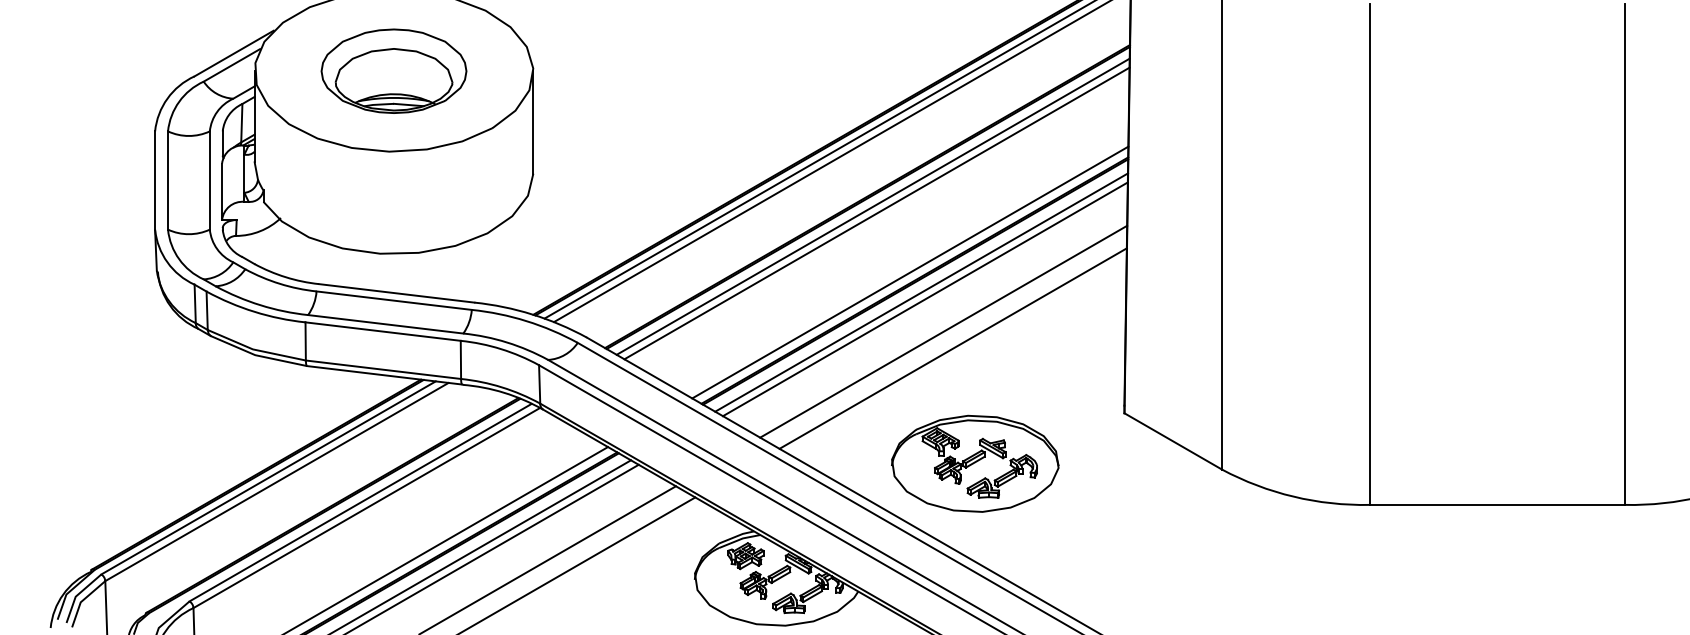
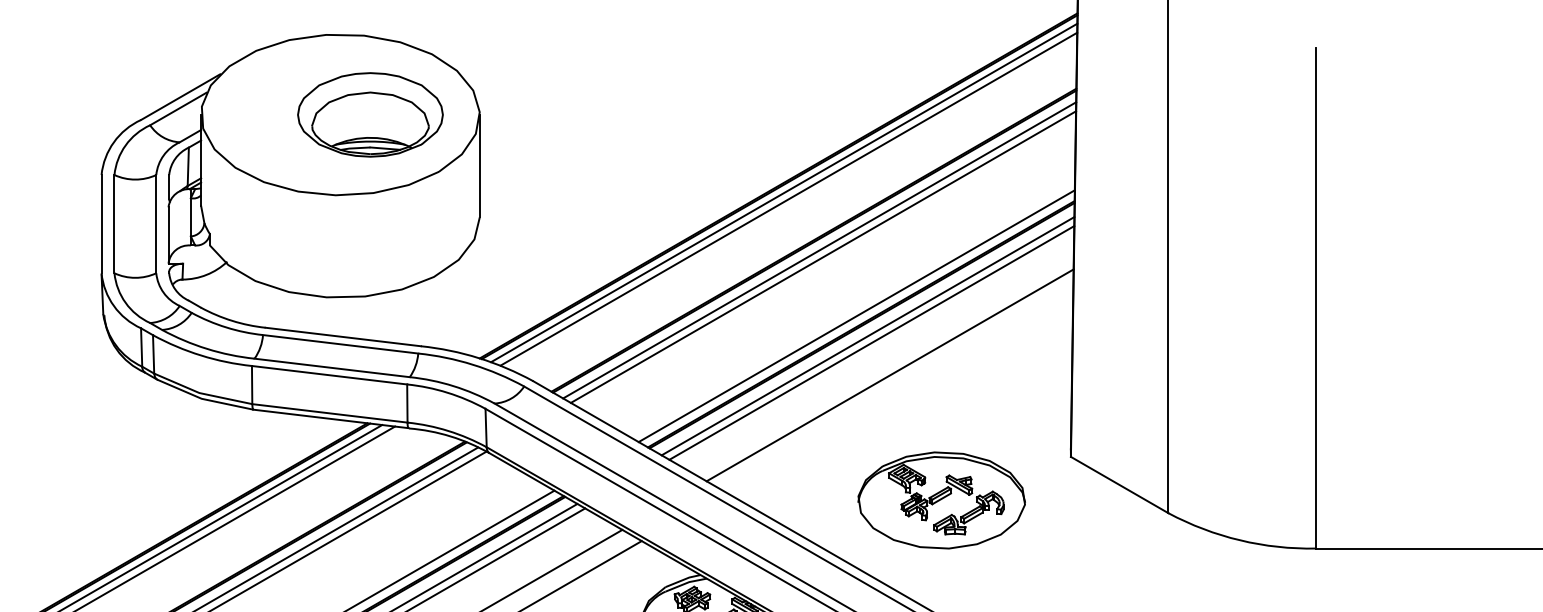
part: (393, 70) -> (369, 114), moved
line: (952, 348) -> (898, 392), removed
part: (975, 463) -> (941, 500), moved

